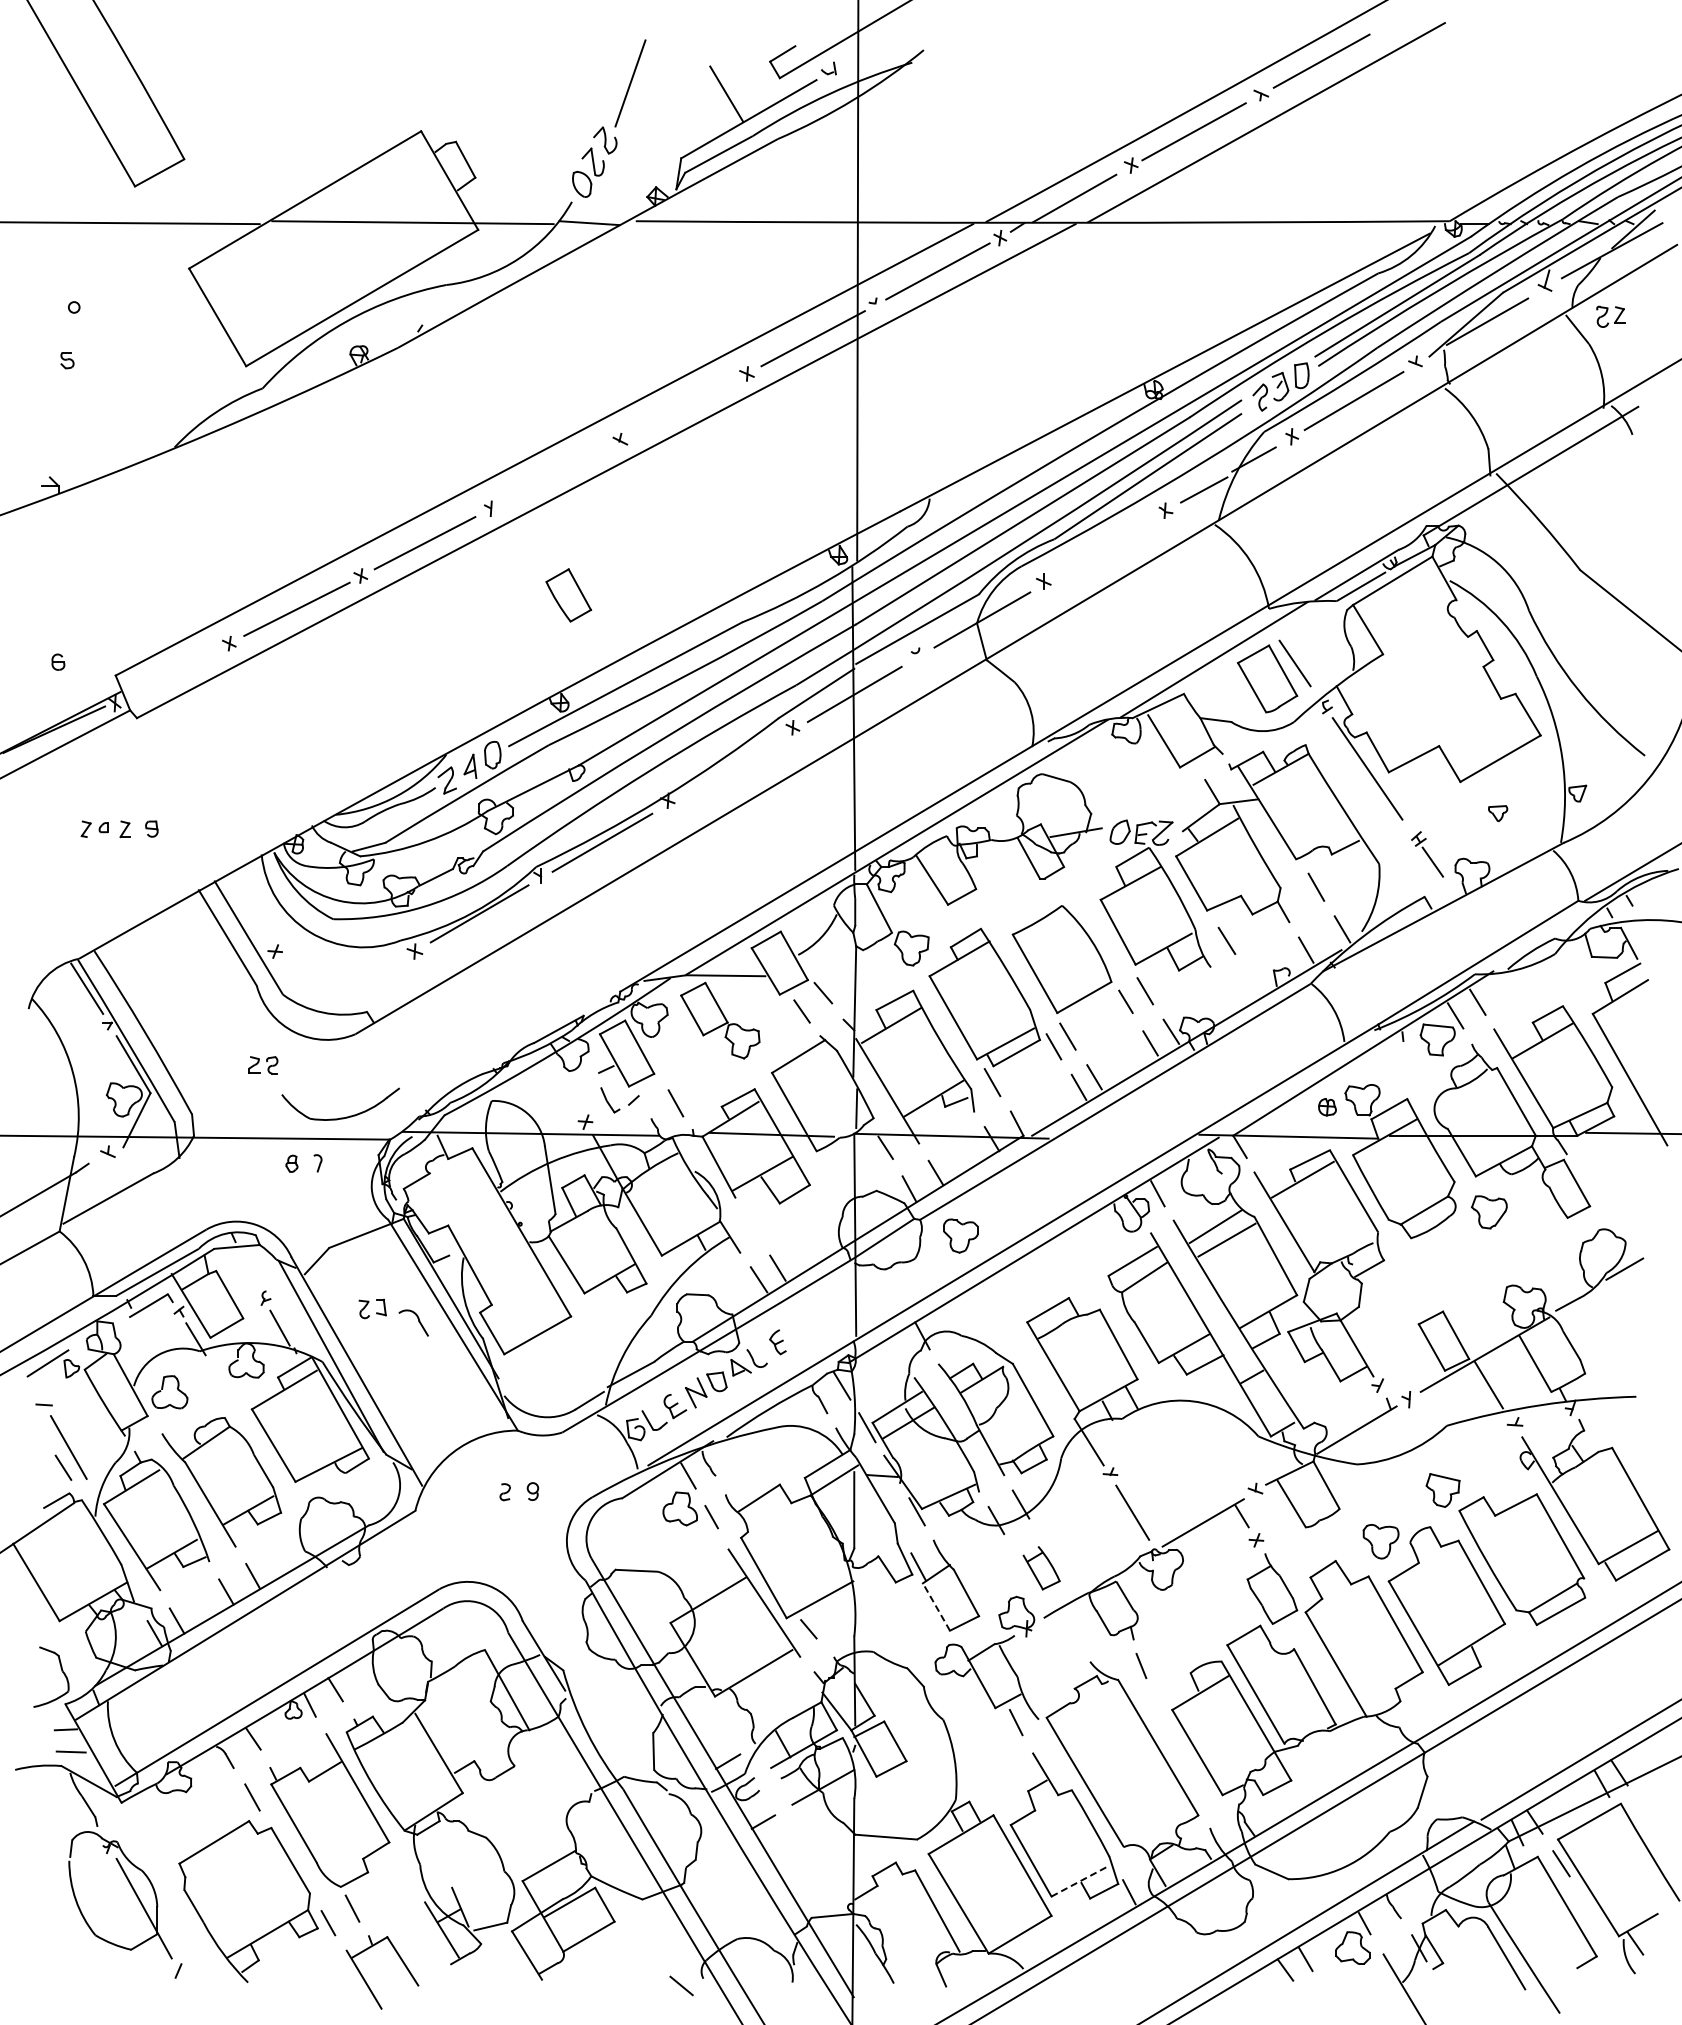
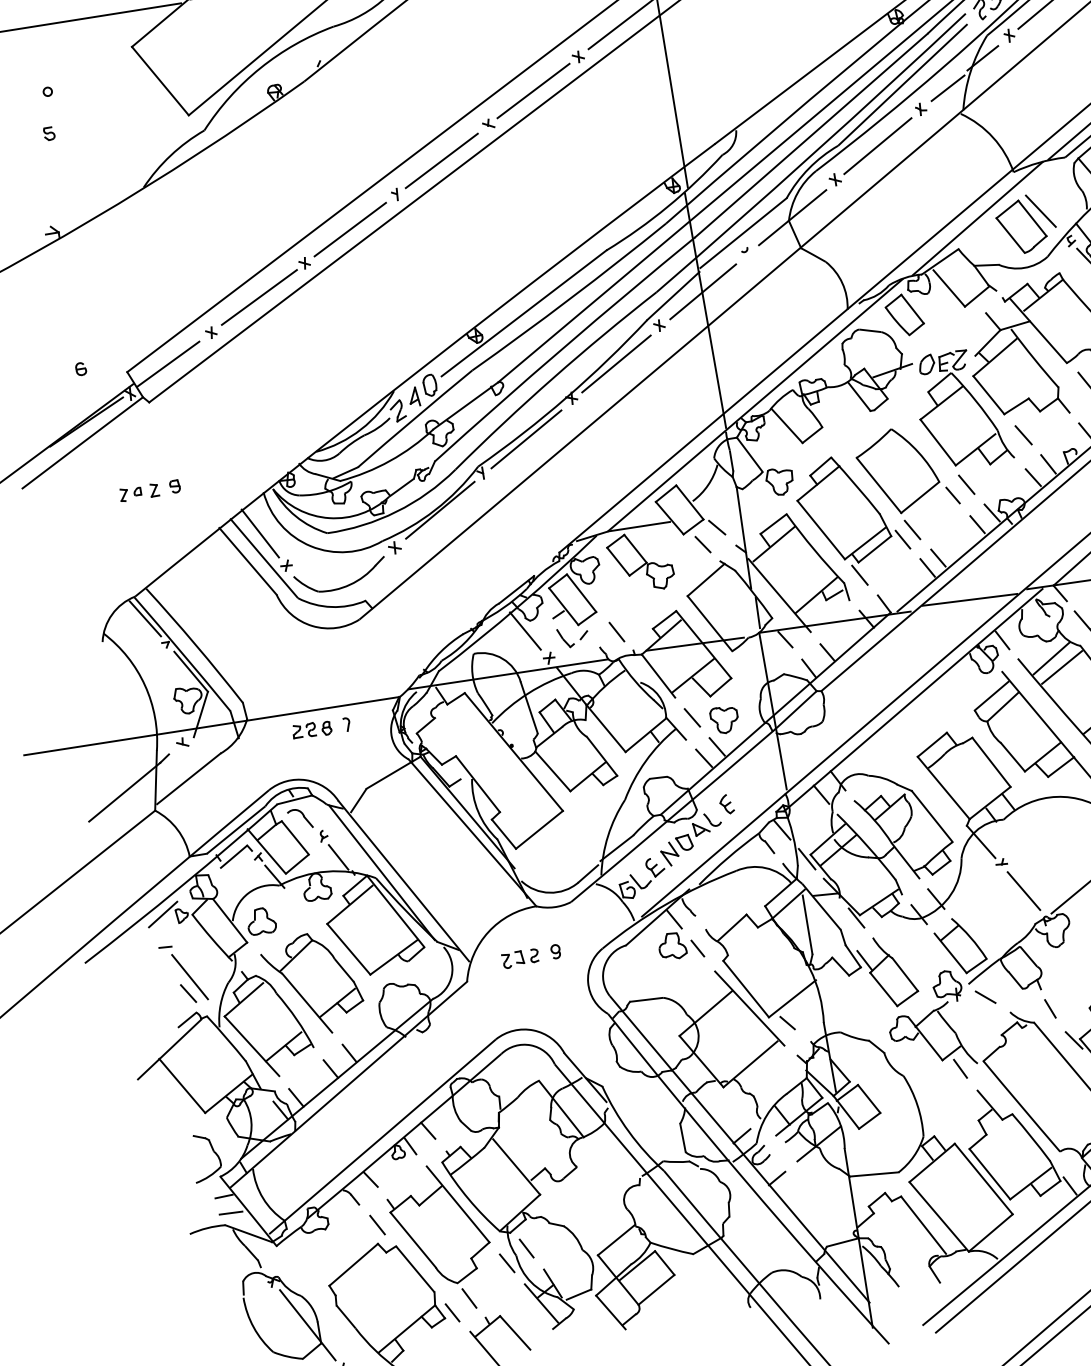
line: (683, 406) -> (533, 90), added
line: (553, 475) -> (441, 160), added
line: (1104, 547) -> (878, 145), added
part: (568, 595) -> (904, 315), moved
line: (168, 673) -> (167, 363), added
line: (730, 766) -> (616, 363), added
line: (248, 905) -> (259, 533), added
line: (1251, 982) -> (1048, 464), added
line: (1230, 995) -> (1033, 477), added
part: (263, 1065) -> (304, 730), moved
line: (560, 1082) -> (524, 630), added
part: (340, 1117) -> (342, 586), moved
line: (1125, 1135) -> (969, 599), added
line: (752, 1226) -> (692, 717), added
part: (960, 1235) -> (724, 719), moved
part: (372, 1308) -> (512, 959), moved
part: (413, 1322) -> (299, 818), moved
line: (898, 1349) -> (821, 794), added
part: (1041, 1567) -> (960, 945), size x1.67
line: (936, 1606) -> (883, 989), dashed -> solid
line: (1164, 1710) -> (1074, 1040), added
line: (434, 1857) -> (526, 1248), added
line: (406, 1871) -> (506, 1262), added
line: (1080, 1881) -> (1030, 1183), dashed -> solid
line: (681, 1985) -> (985, 996), moved

